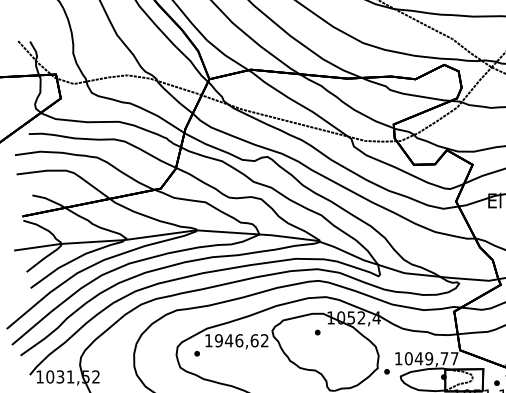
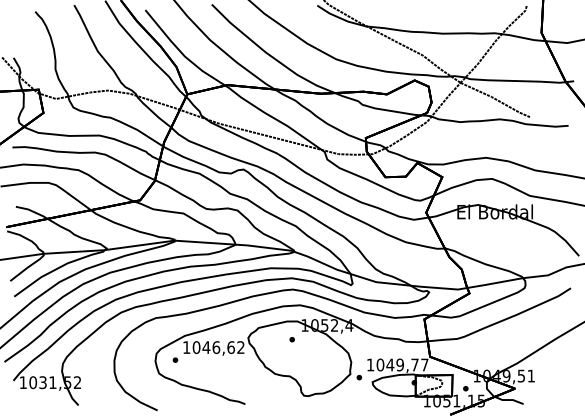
text: (218, 340) -> (196, 347), 1946,62 -> 1046,62

